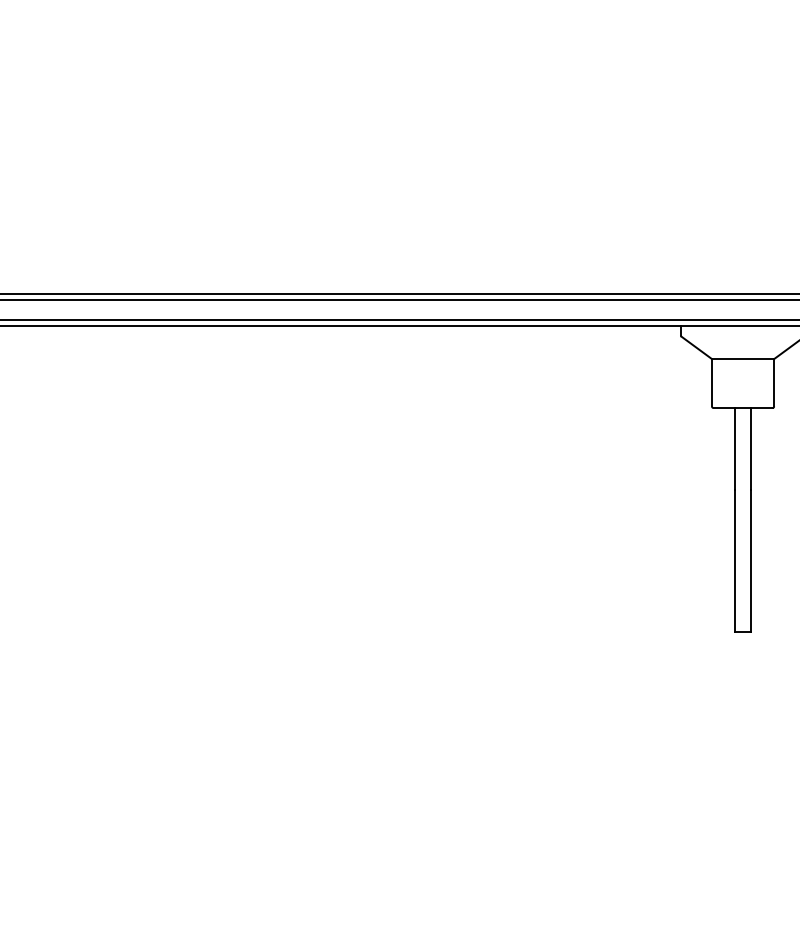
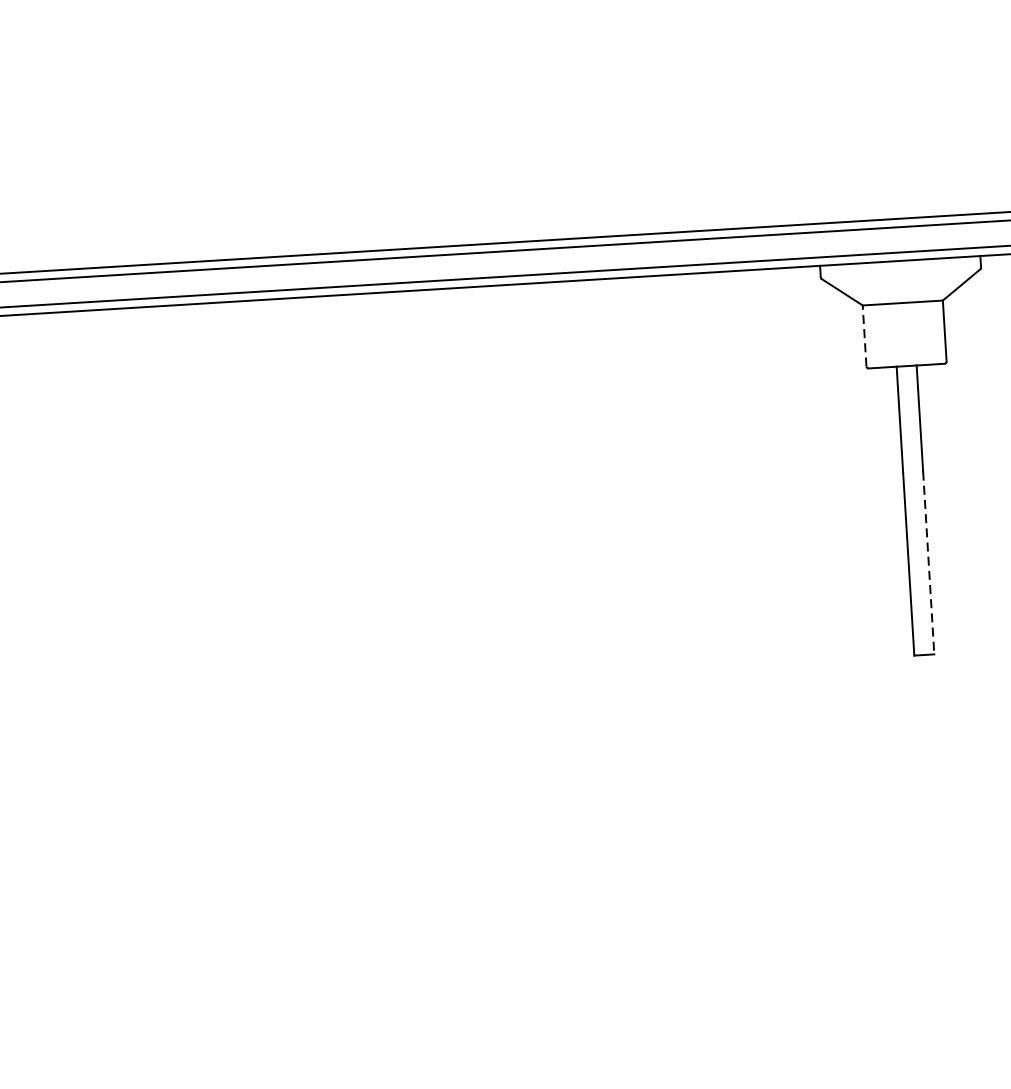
line: (711, 382) -> (863, 335), solid -> dashed
line: (750, 561) -> (928, 563), solid -> dashed

